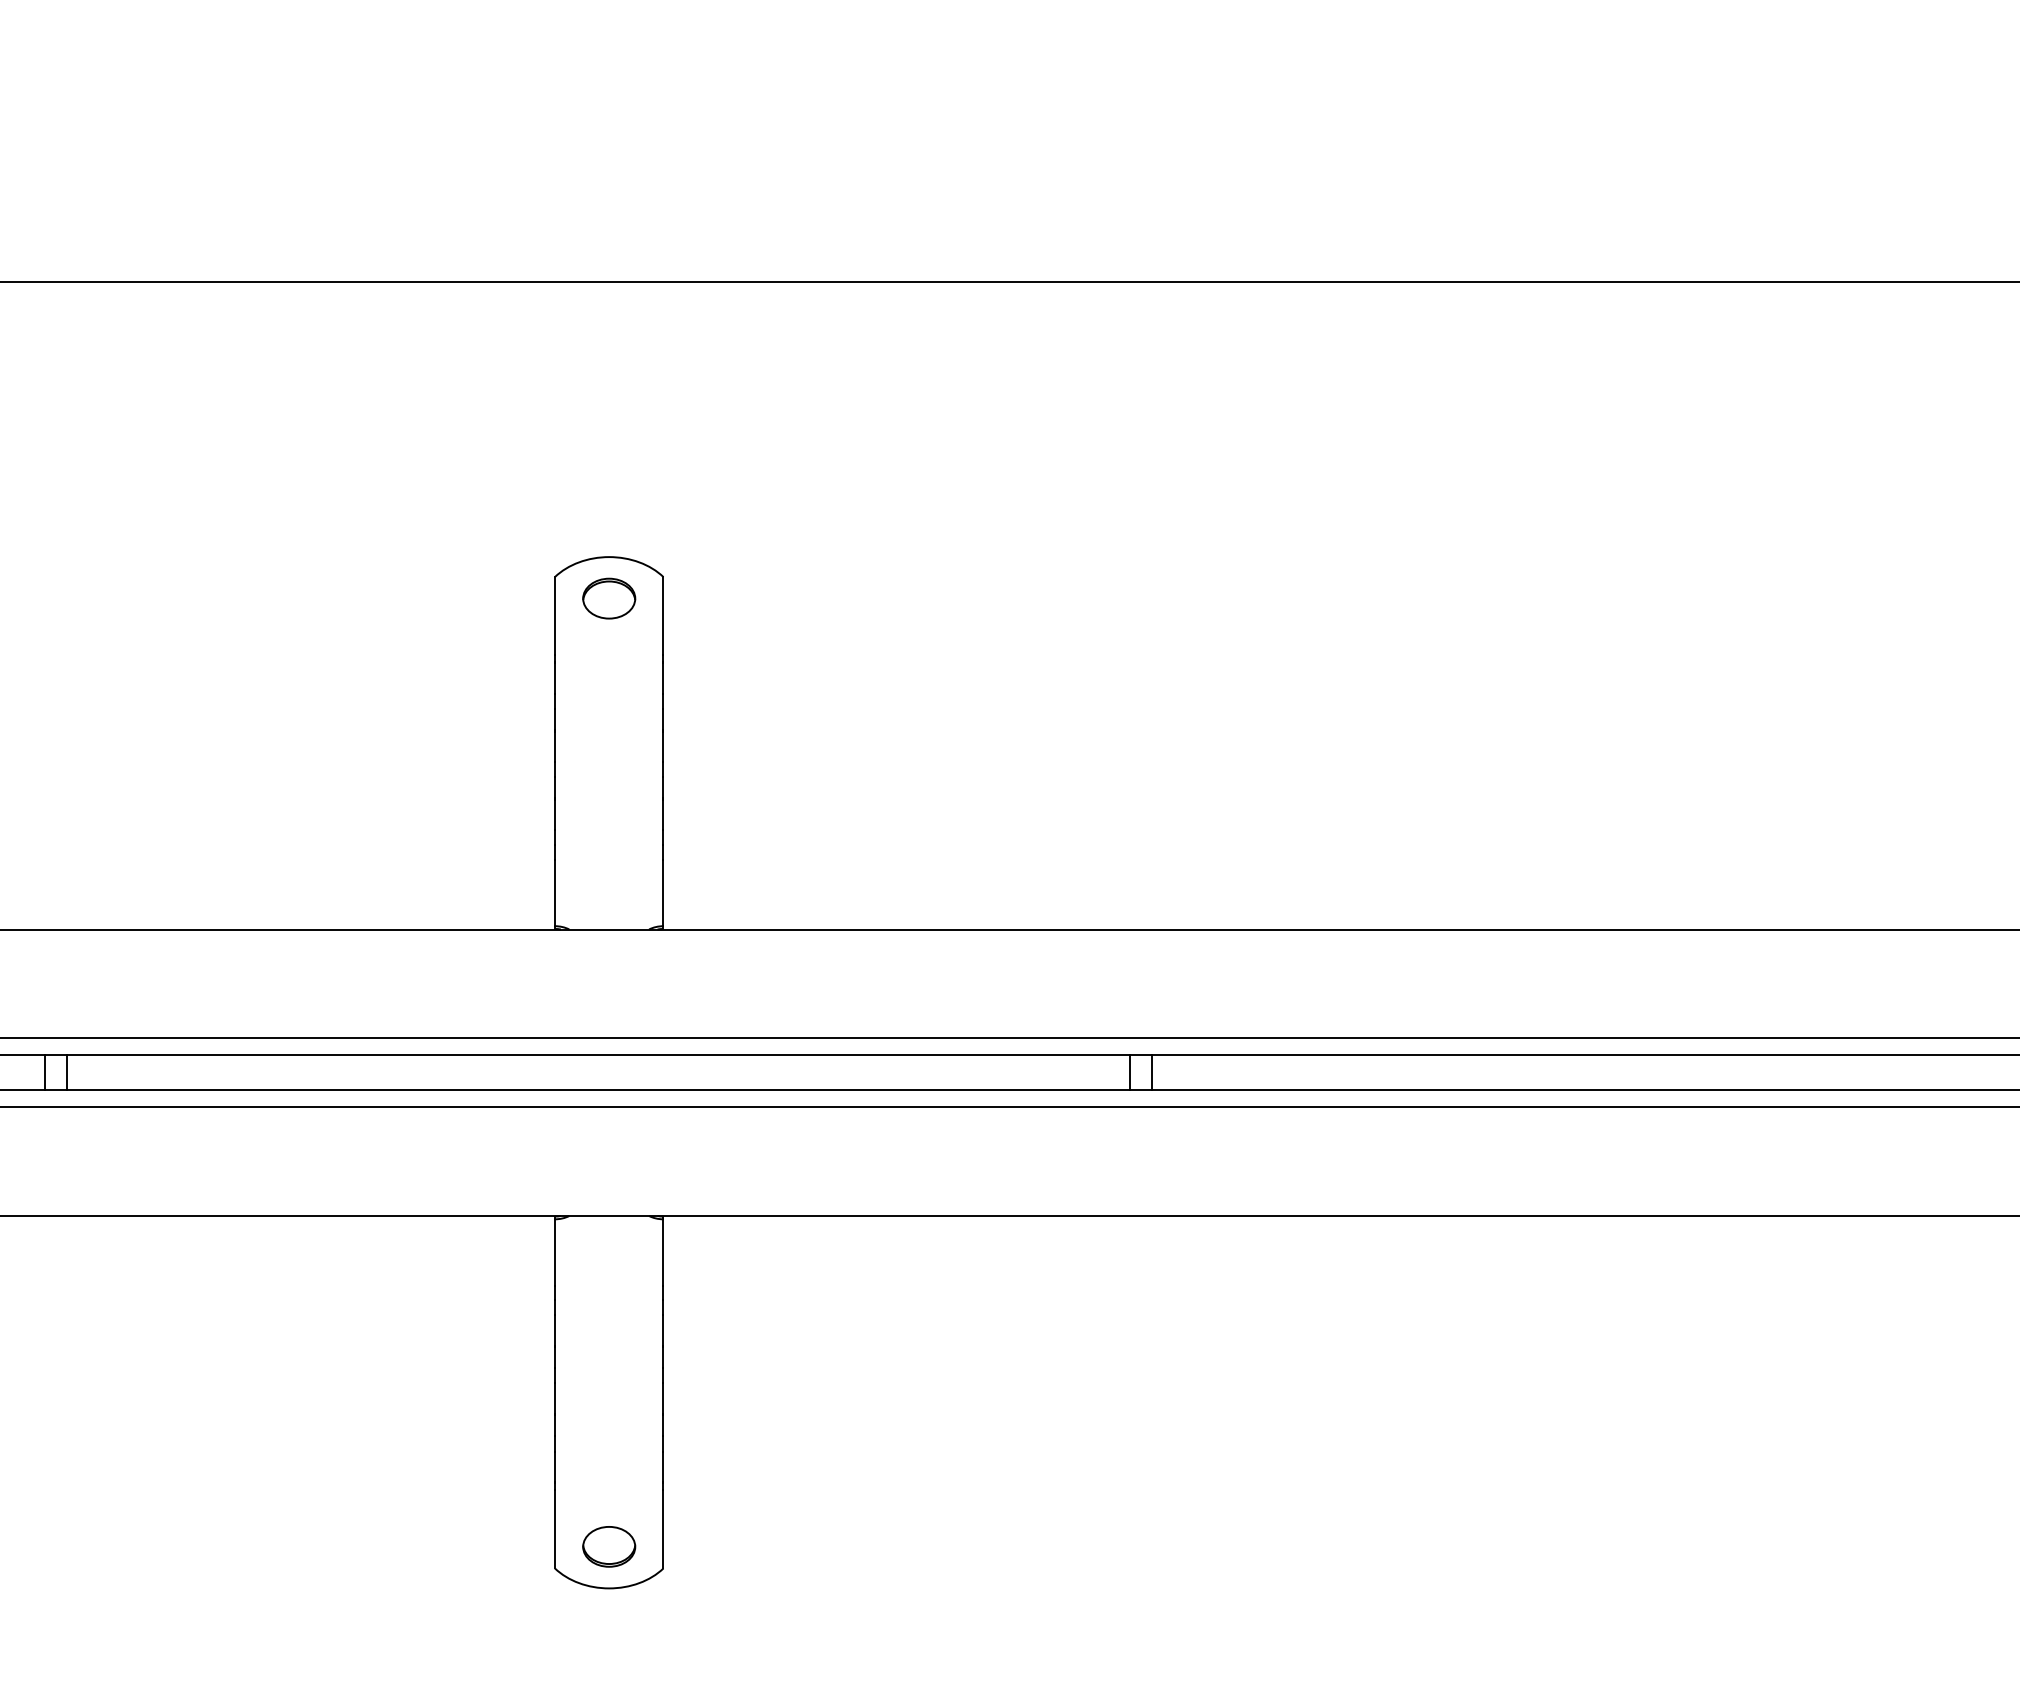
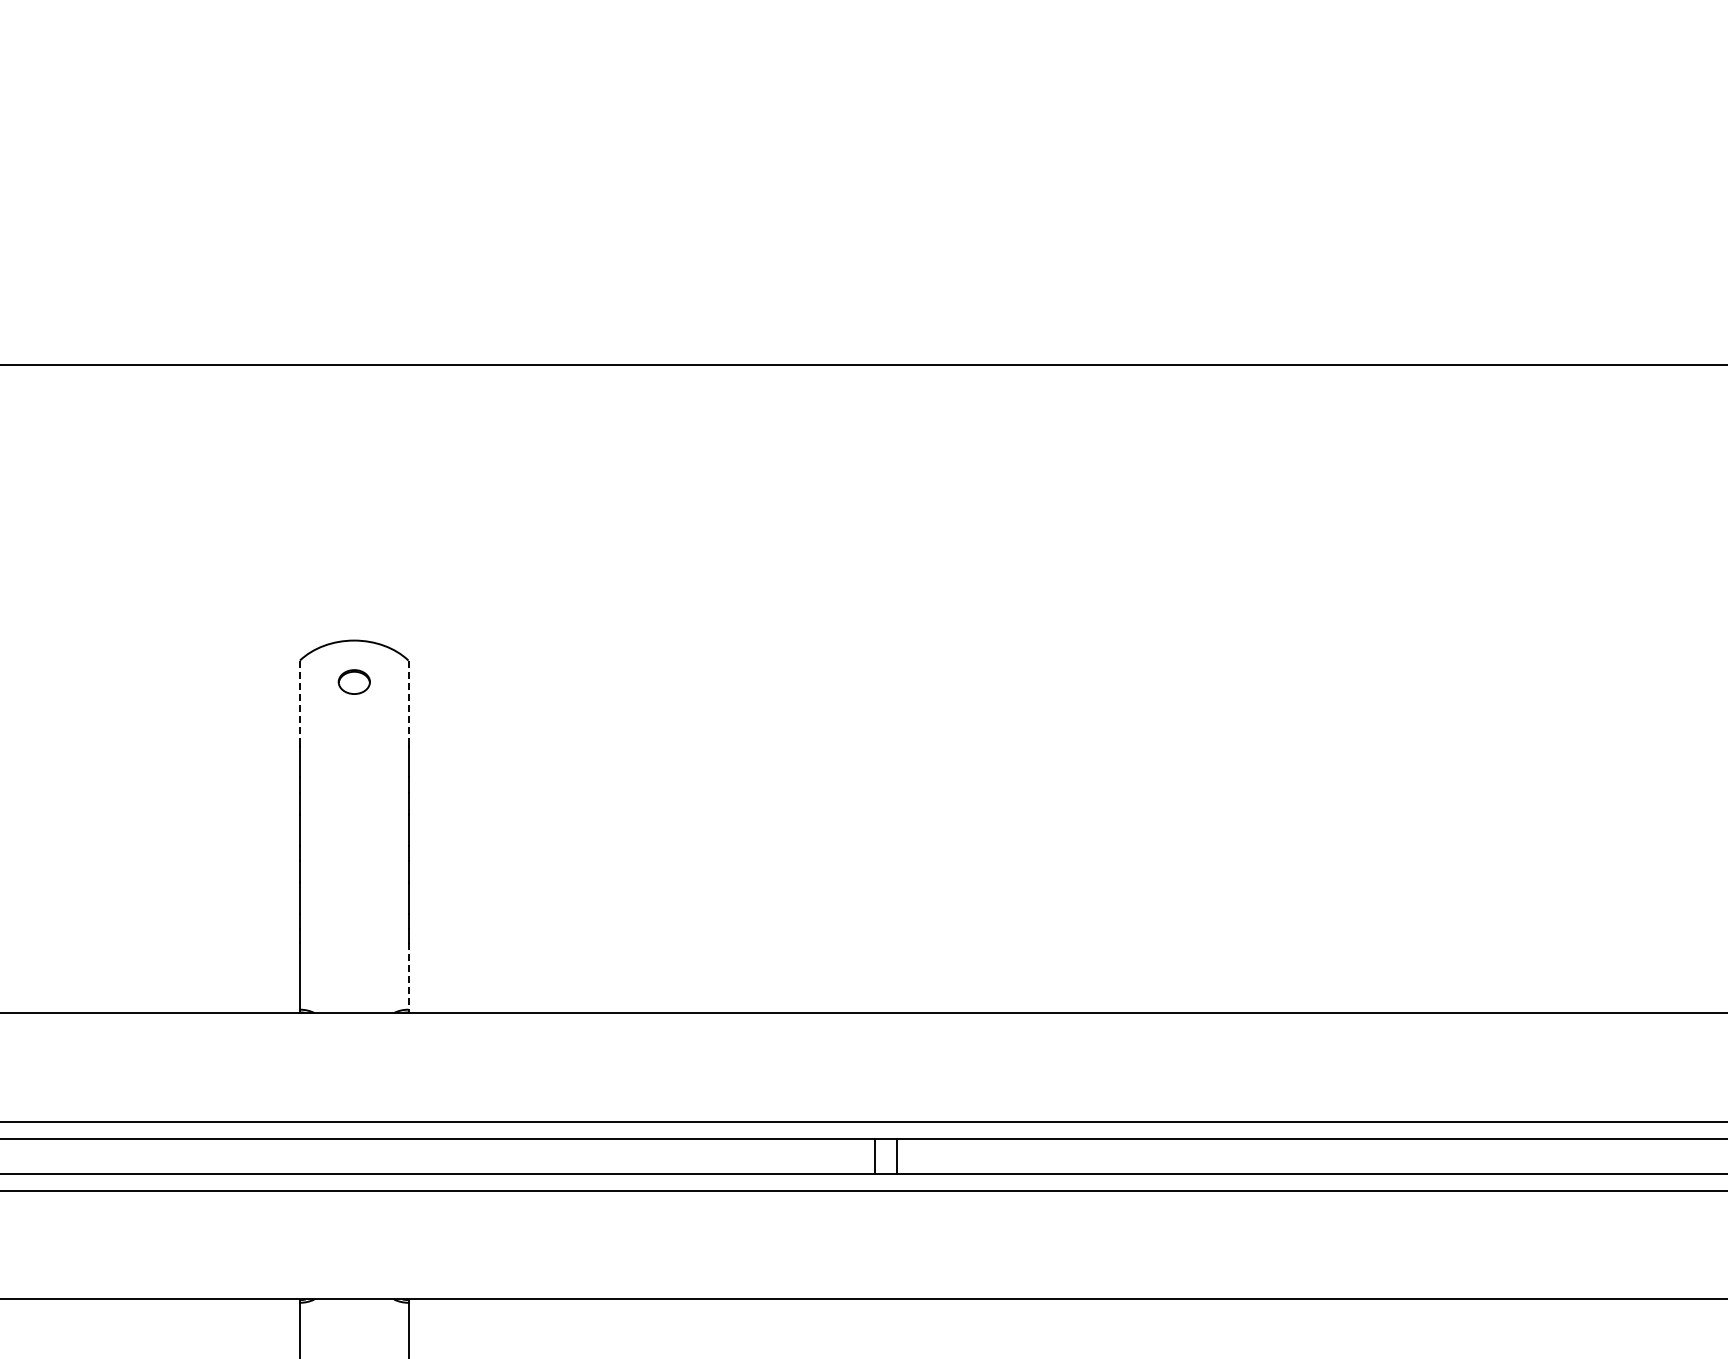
part: (609, 598) -> (354, 681), size x0.6
line: (554, 616) -> (299, 699), solid -> dashed
line: (663, 616) -> (408, 699), solid -> dashed
line: (663, 893) -> (408, 976), solid -> dashed

